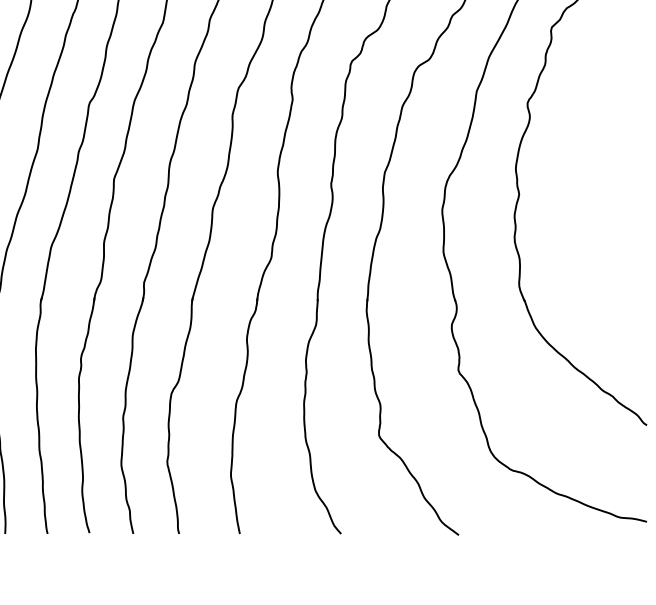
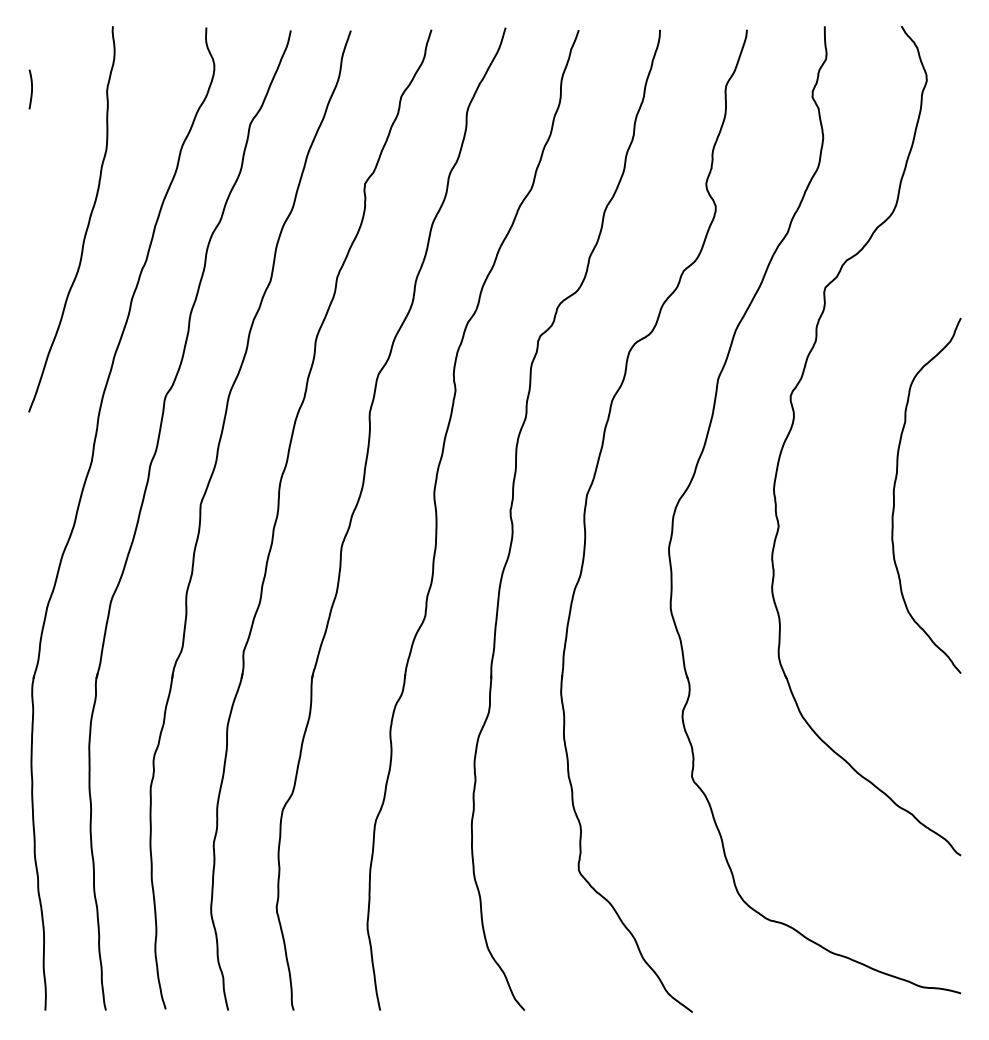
curve: (600, 172) -> (894, 495), added

